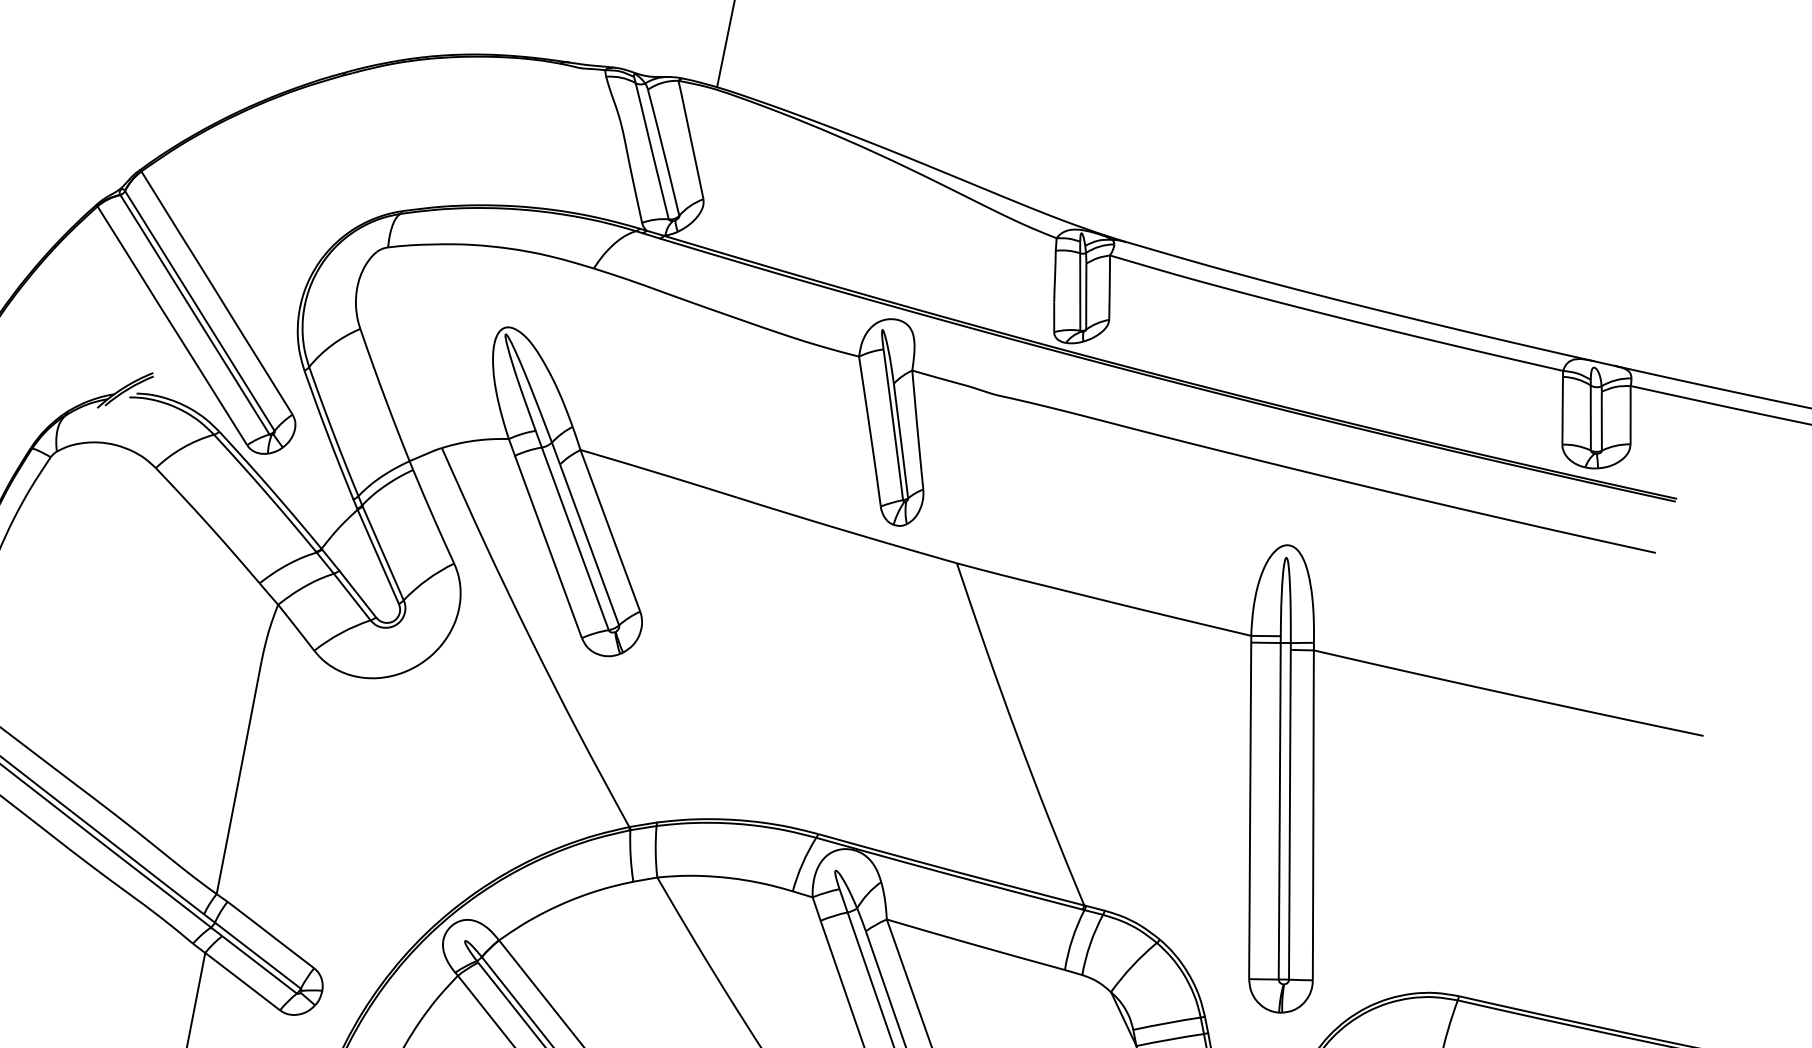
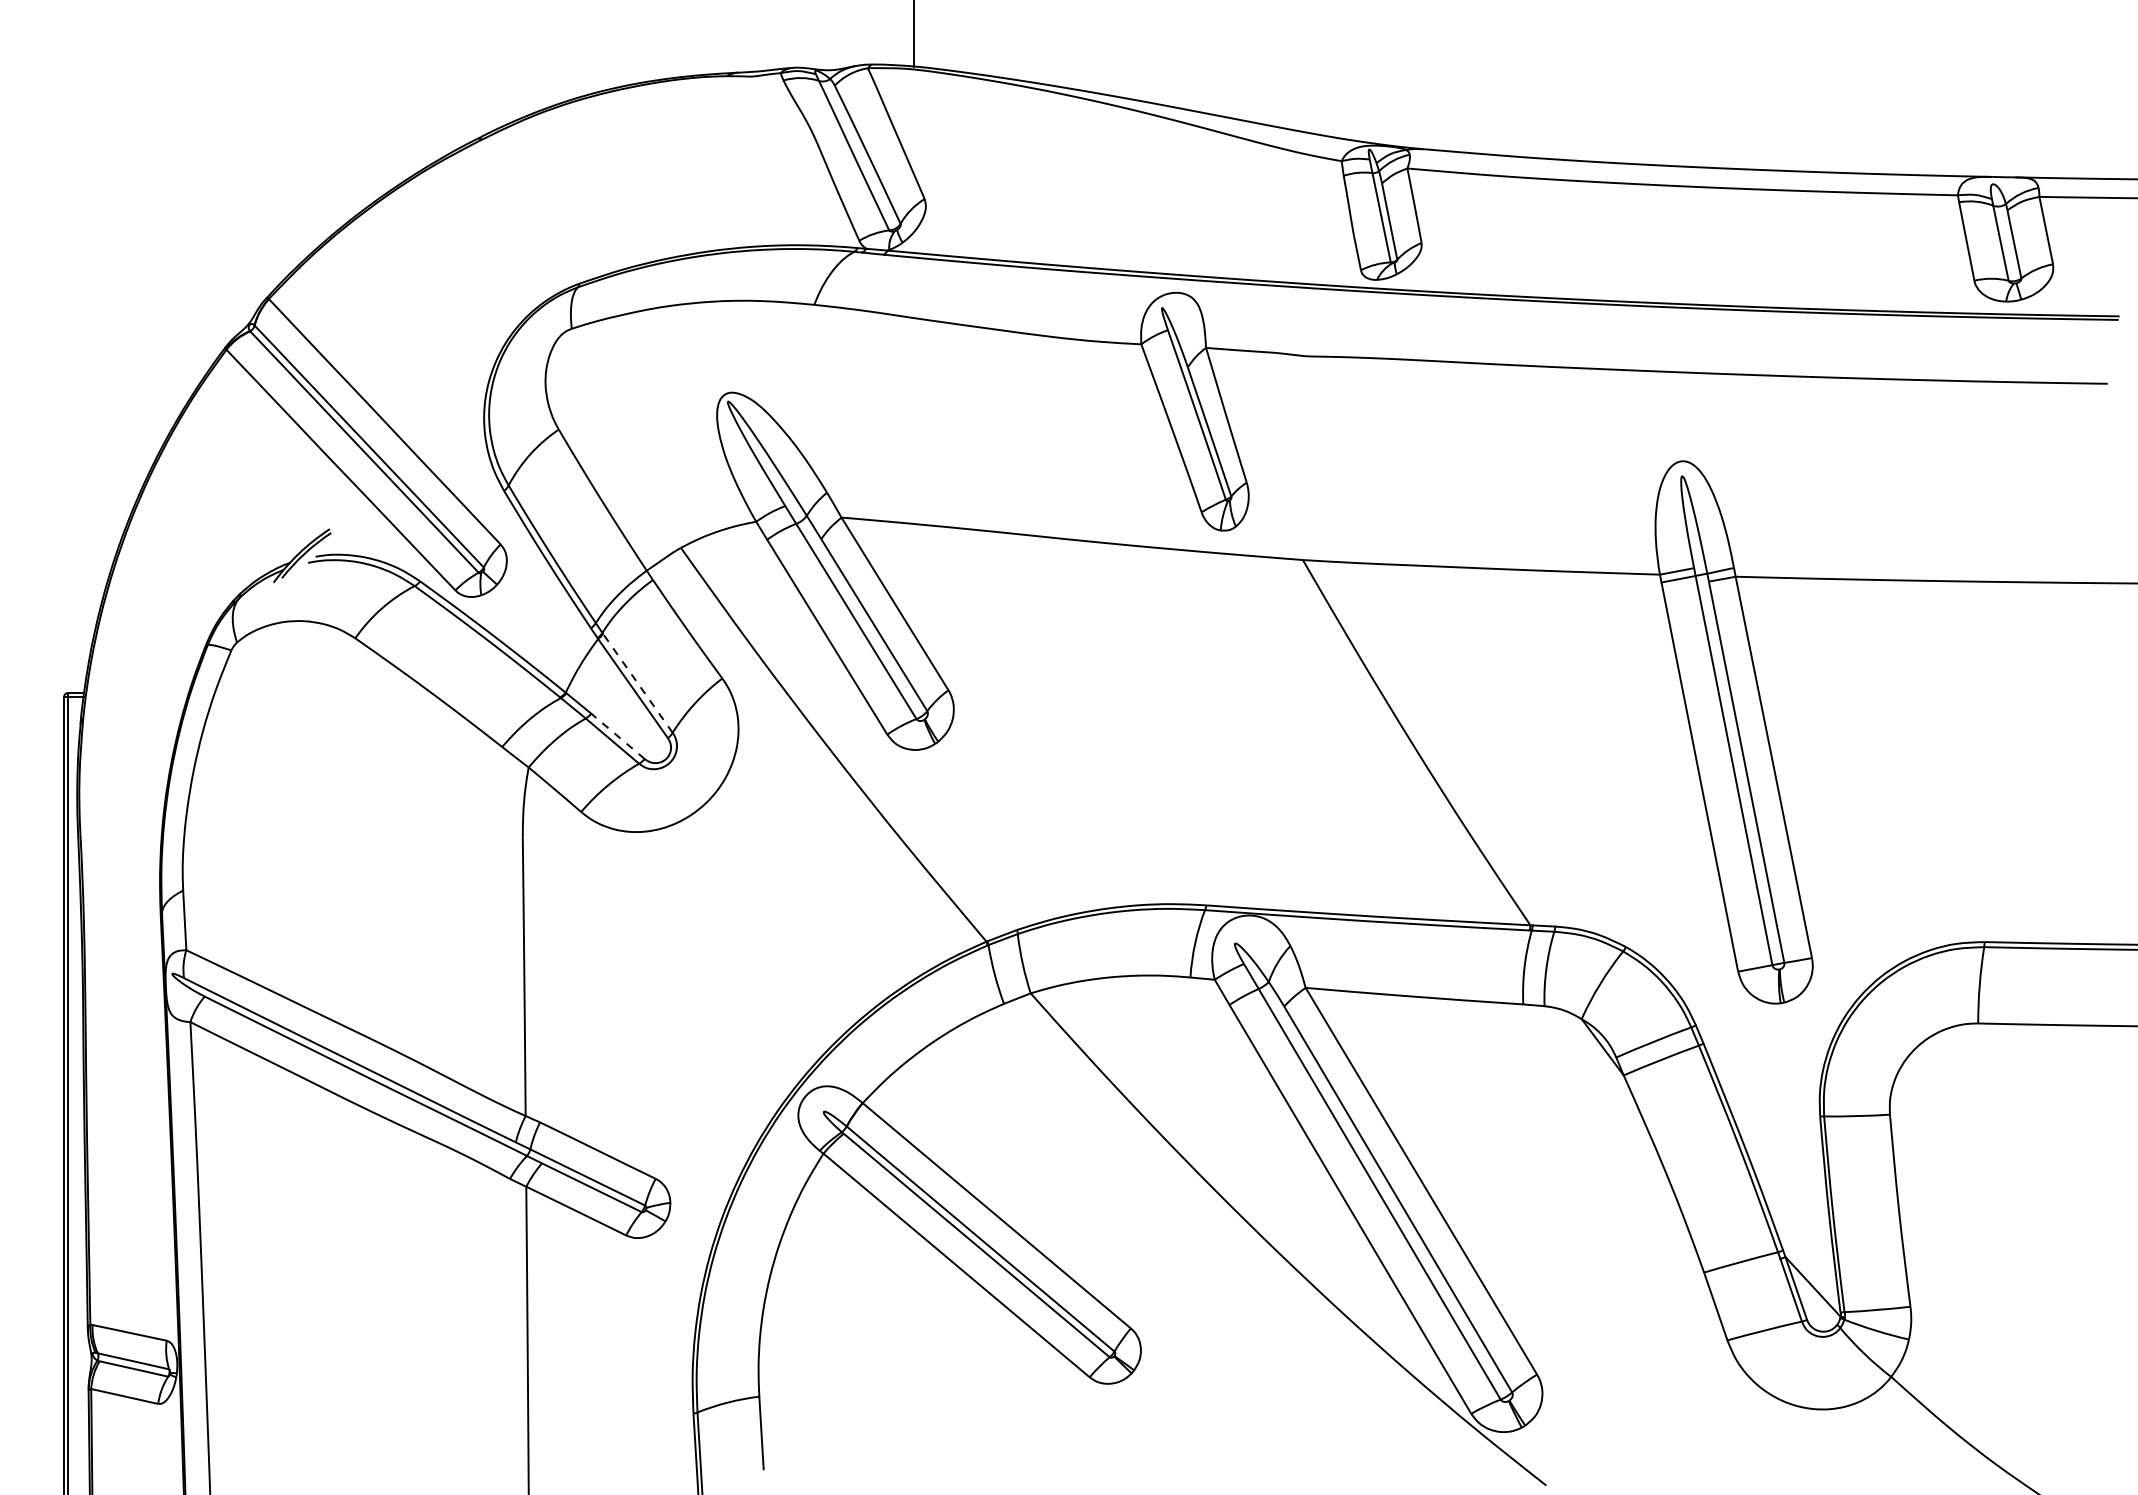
line: (382, 553) -> (637, 683), solid -> dashed
line: (357, 594) -> (617, 736), solid -> dashed

